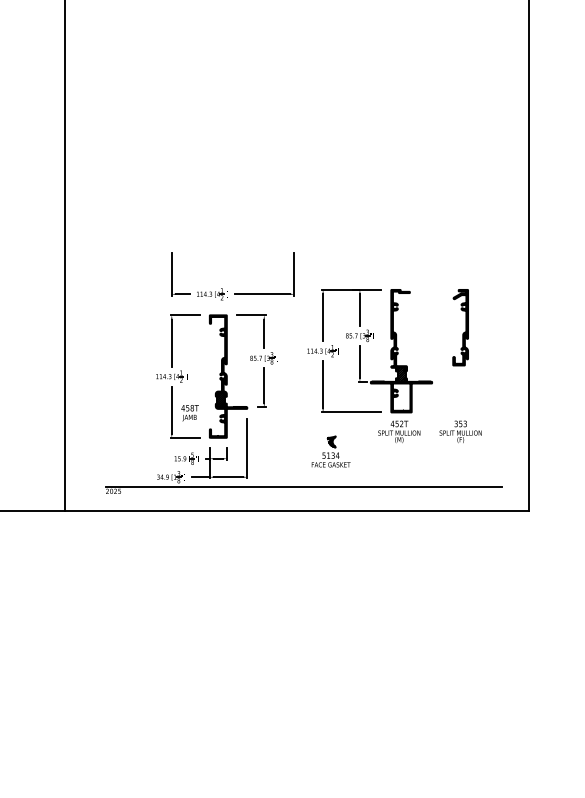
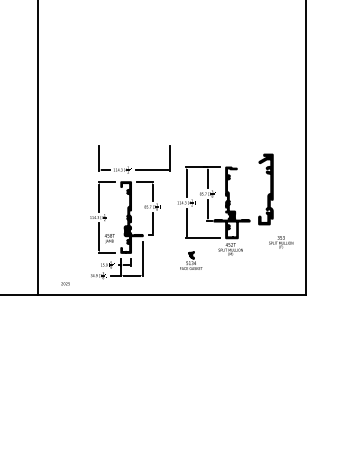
part: (461, 326) -> (266, 188), size x1.6
text: (461, 431) -> (281, 242), moved
line: (303, 487) -> (175, 281), removed

